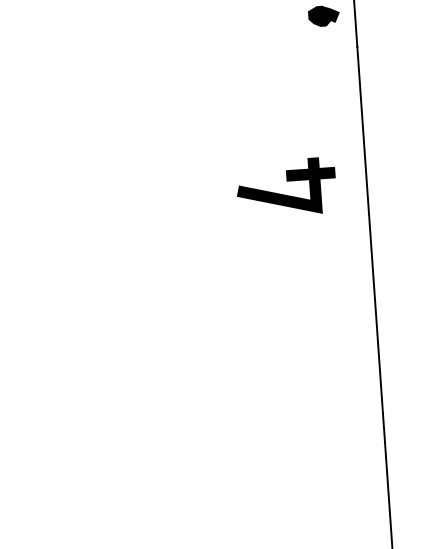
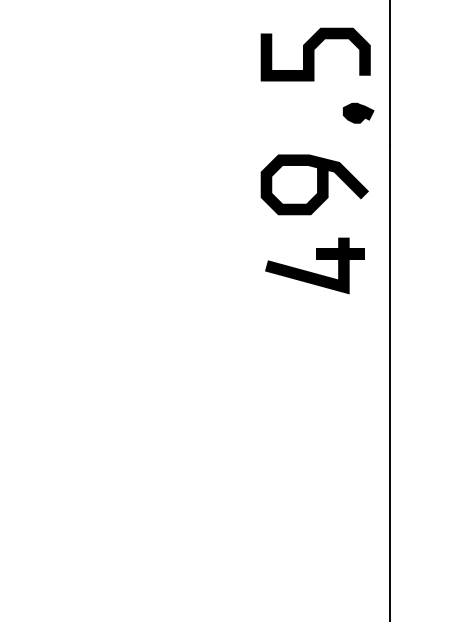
curve: (288, 90) -> (317, 184), added
part: (287, 181) -> (316, 259), moved

